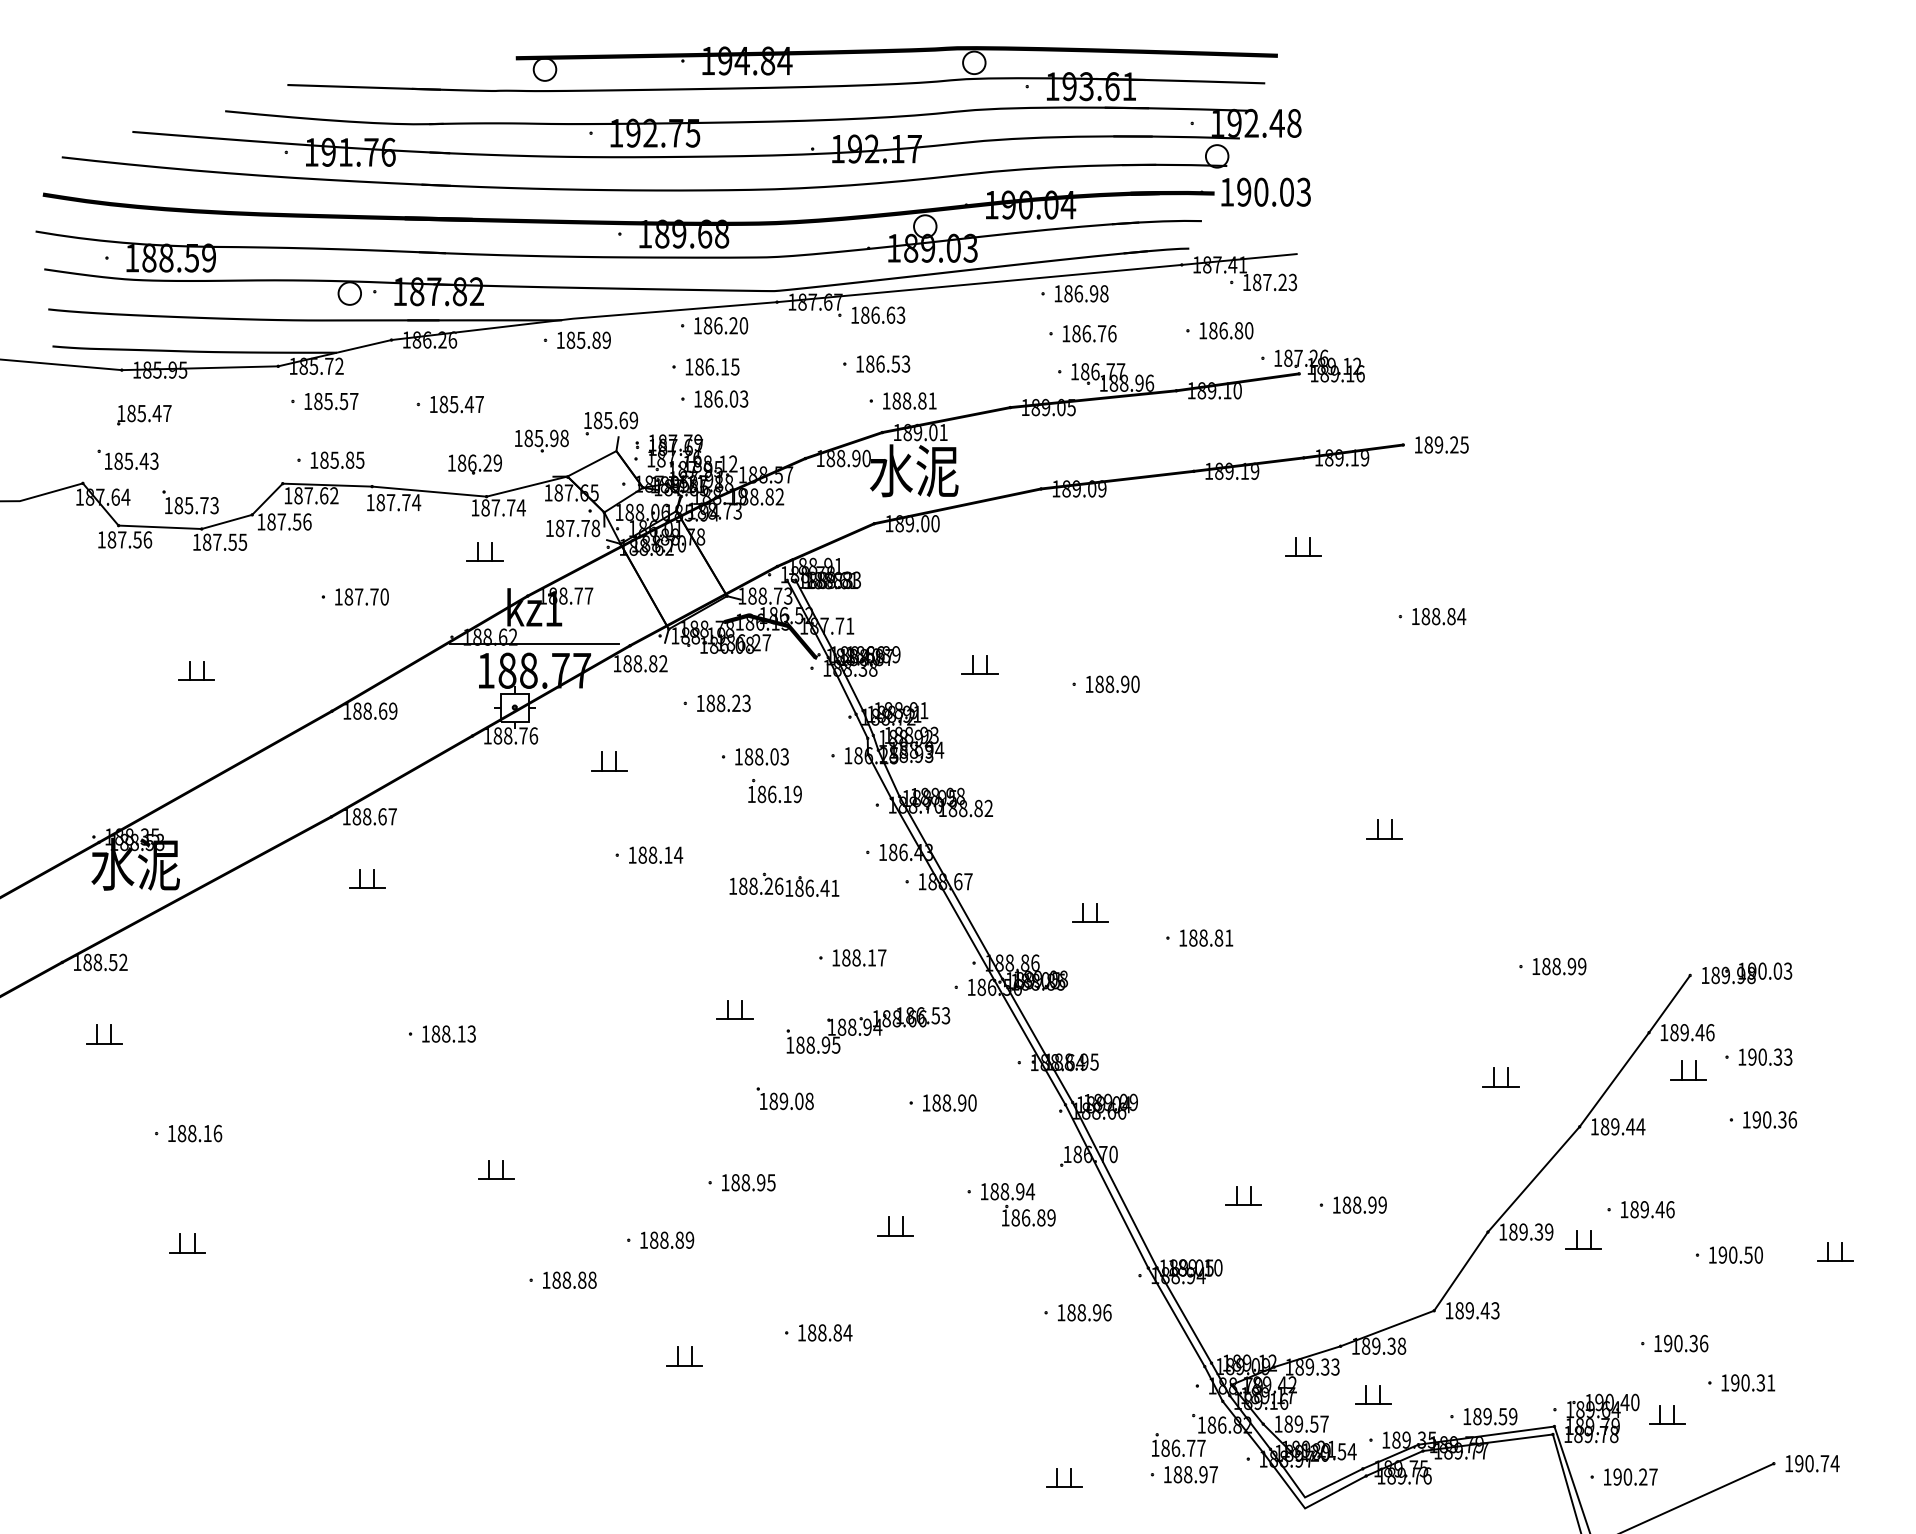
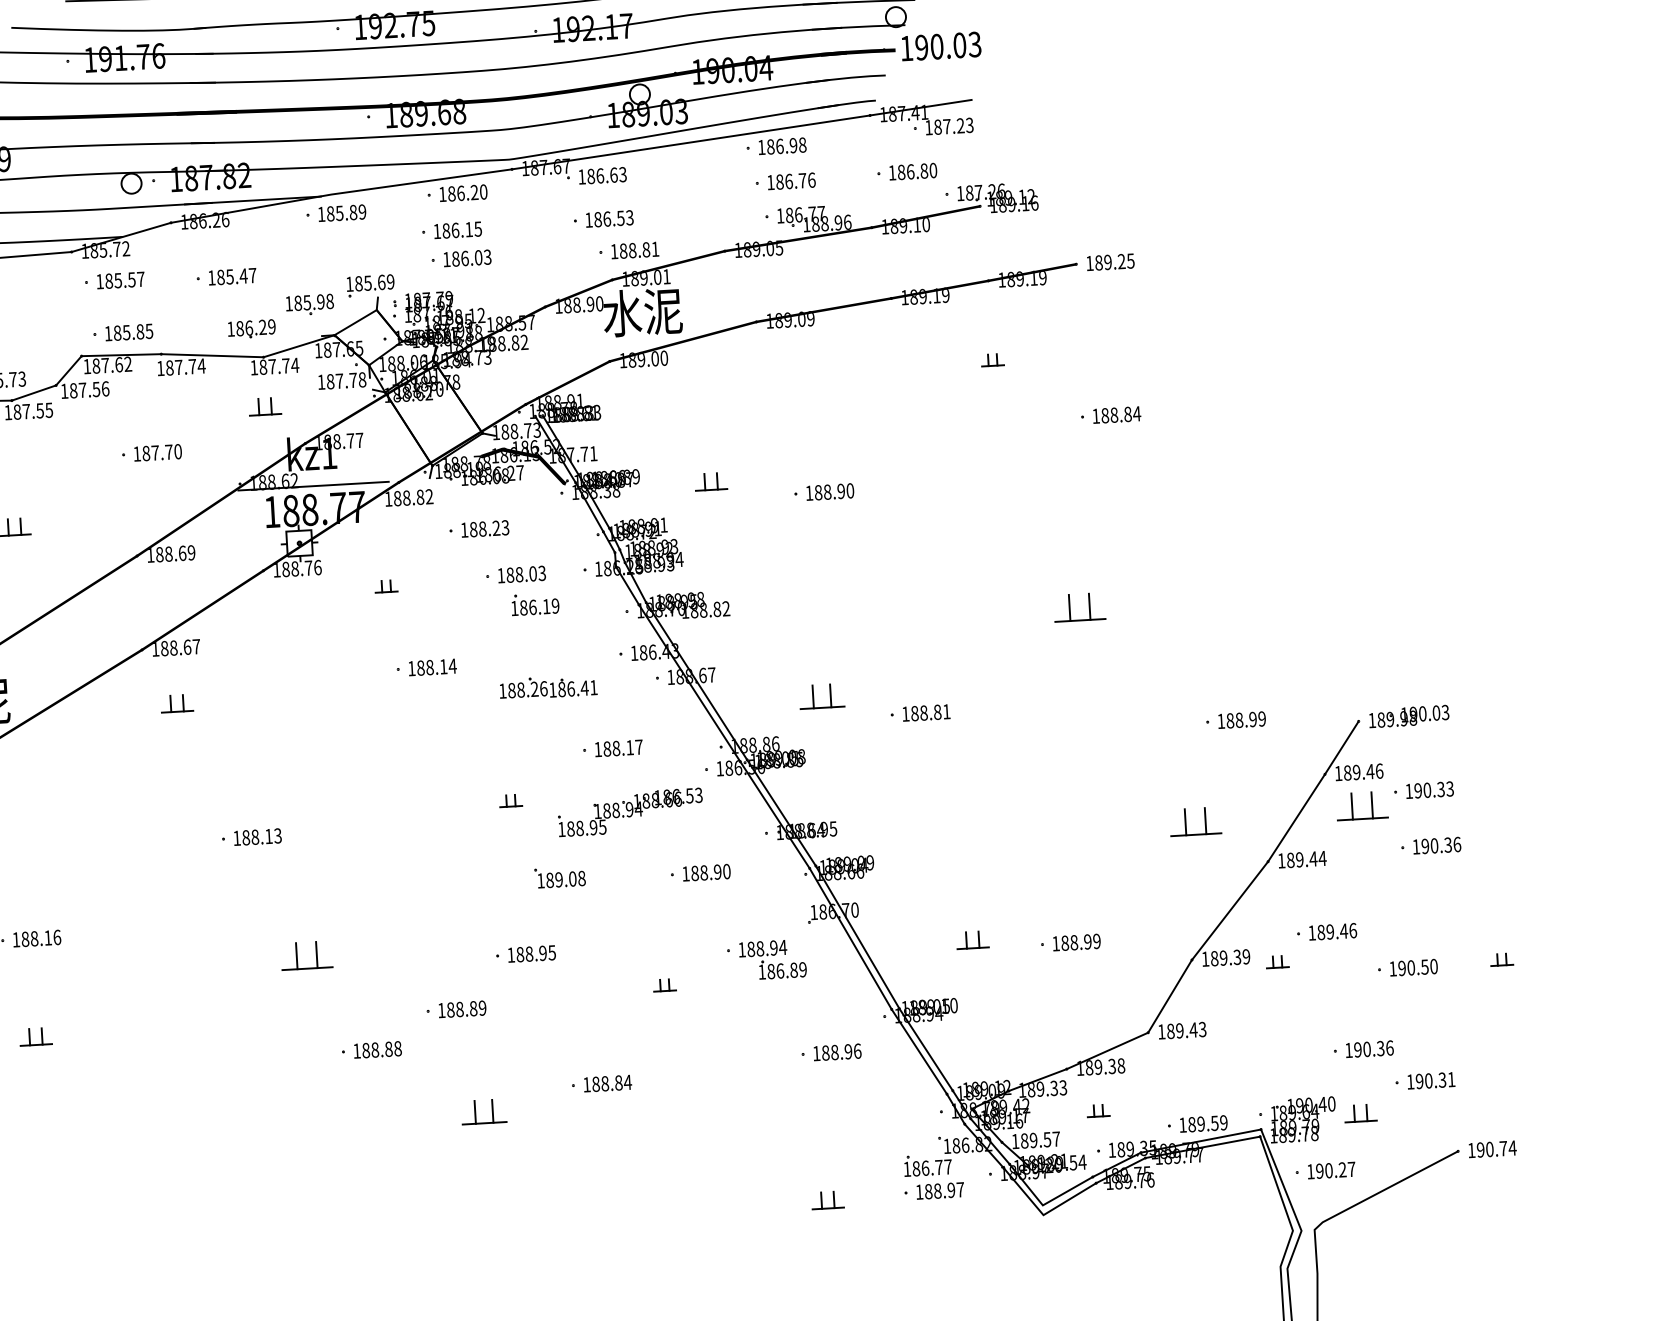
part: (1303, 546) -> (992, 359), size x0.7
part: (609, 761) -> (386, 586), size x0.7
part: (1384, 829) -> (1079, 607), size x1.6
part: (1090, 912) -> (822, 696), size x1.4
part: (734, 1009) -> (510, 800), size x0.7
part: (1688, 1070) -> (1362, 805), size x1.6
part: (1500, 1077) -> (1195, 821), size x1.6
part: (496, 1169) -> (306, 955), size x1.6
part: (895, 1226) -> (664, 985), size x0.7
part: (1583, 1239) -> (1277, 961), size x0.7
part: (1835, 1251) -> (1502, 959), size x0.7
part: (684, 1356) -> (483, 1111), size x1.4
part: (1373, 1394) -> (1098, 1110), size x0.7

